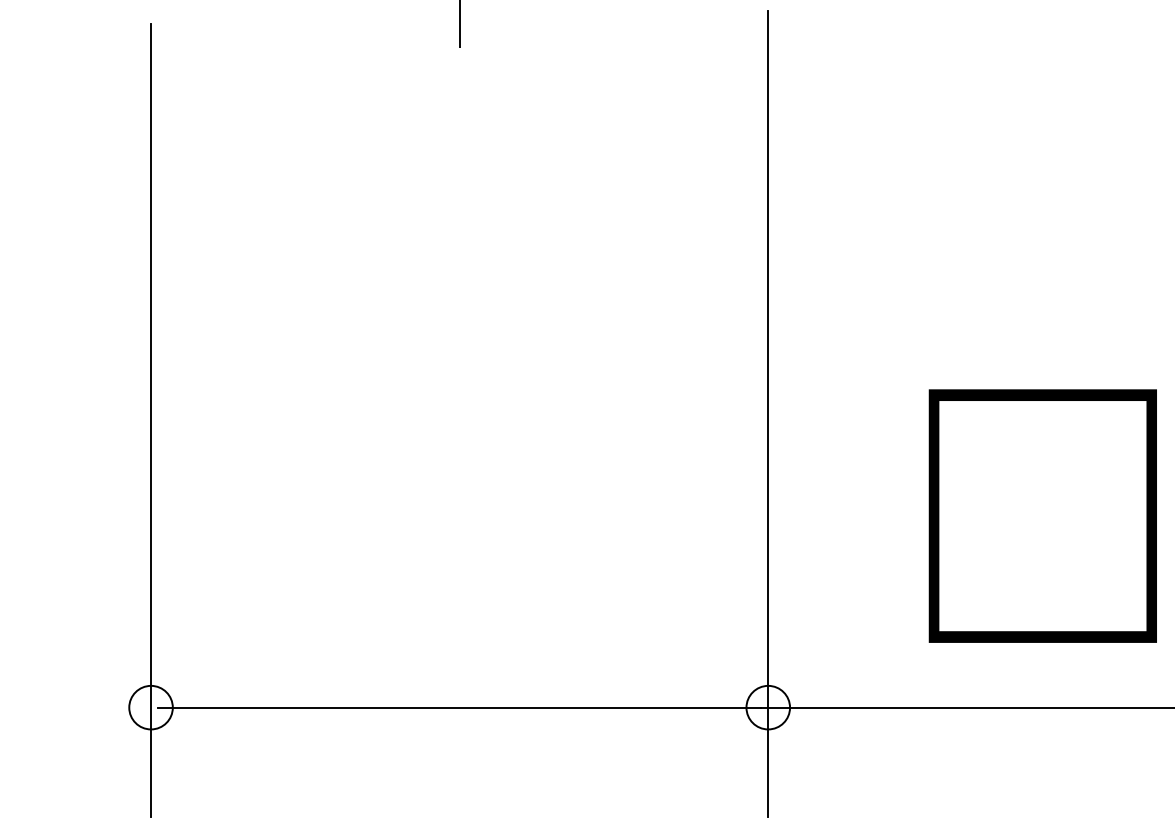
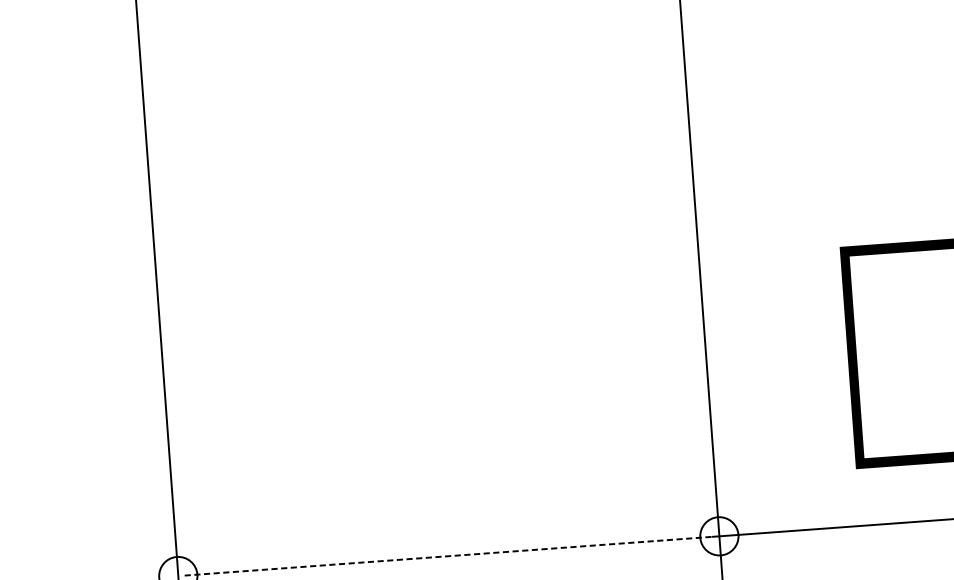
line: (460, 707) -> (449, 556), solid -> dashed

